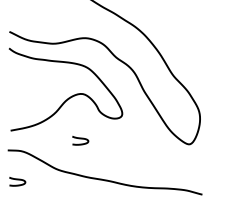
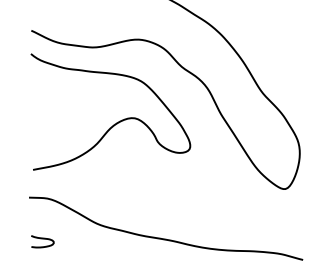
curve: (80, 139) -> (131, 182), removed

